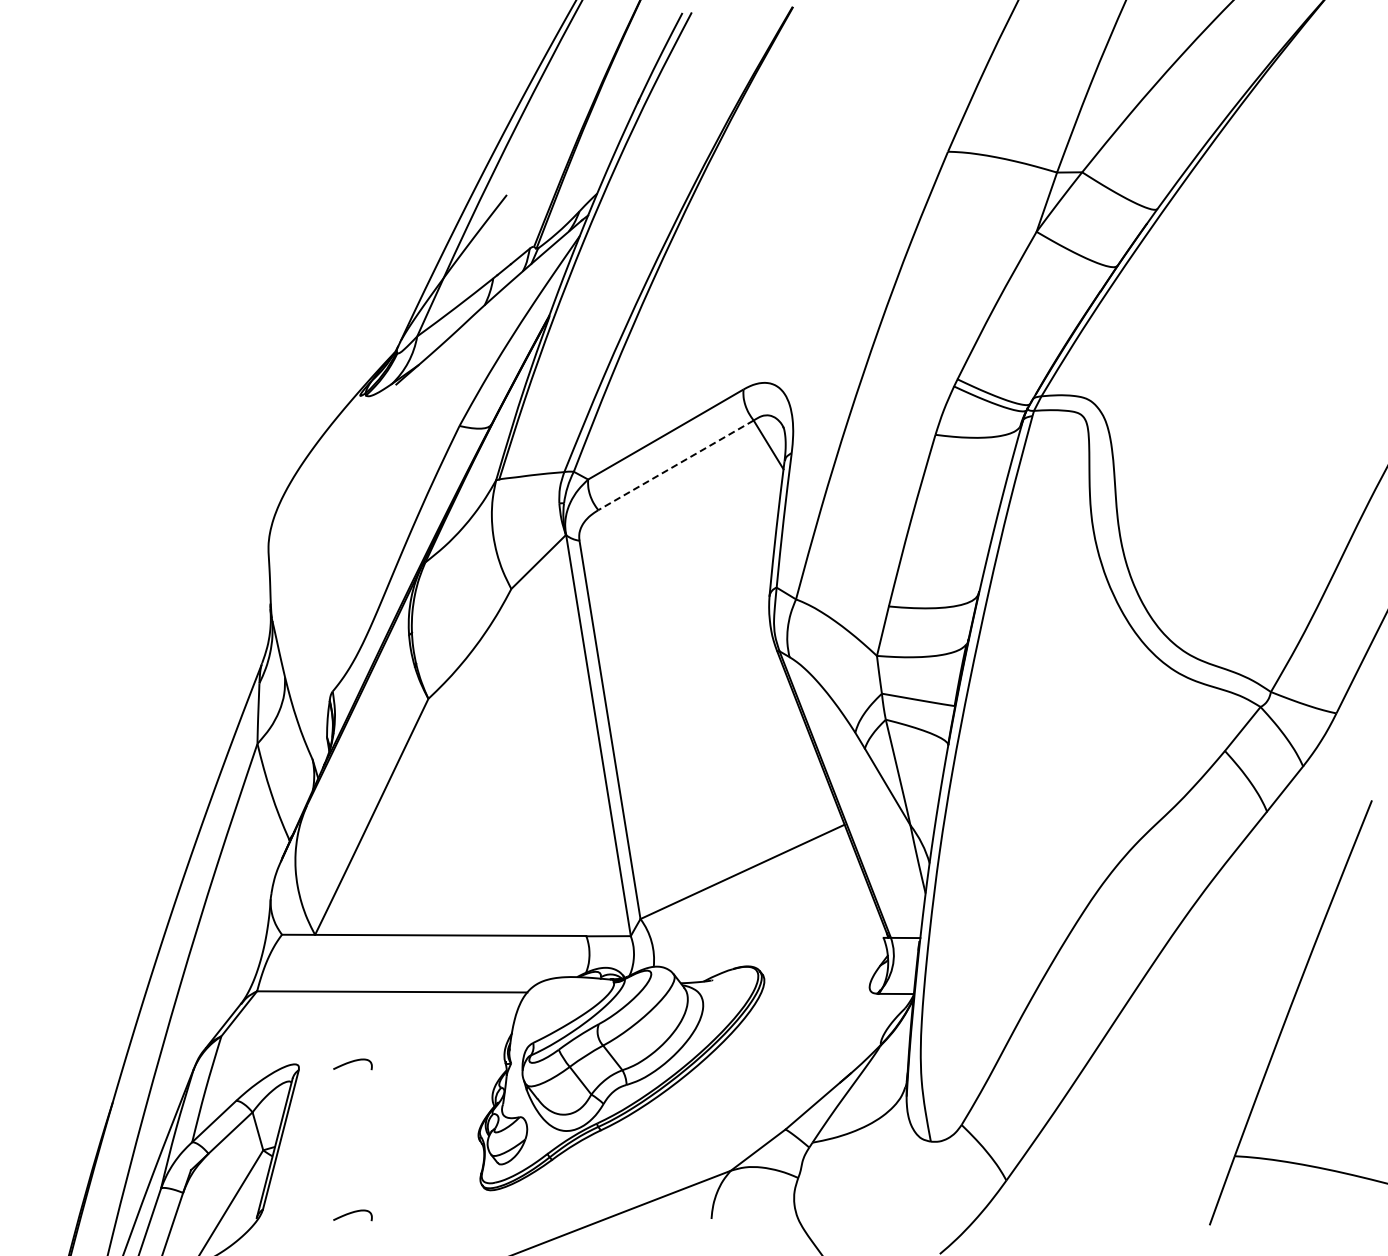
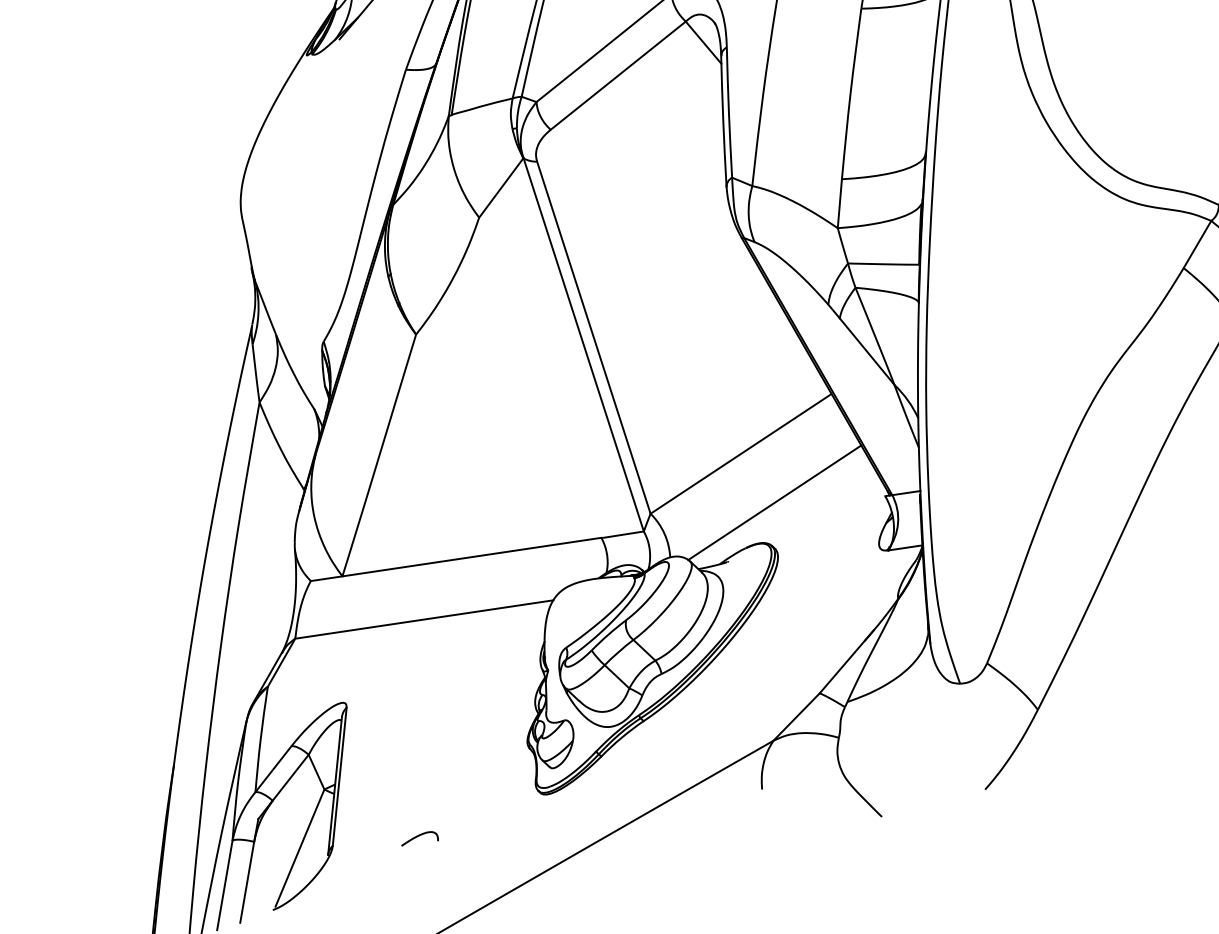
line: (676, 465) -> (618, 75), dashed -> solid
line: (768, 927) -> (773, 503), added
curve: (352, 1062) -> (396, 692), removed

